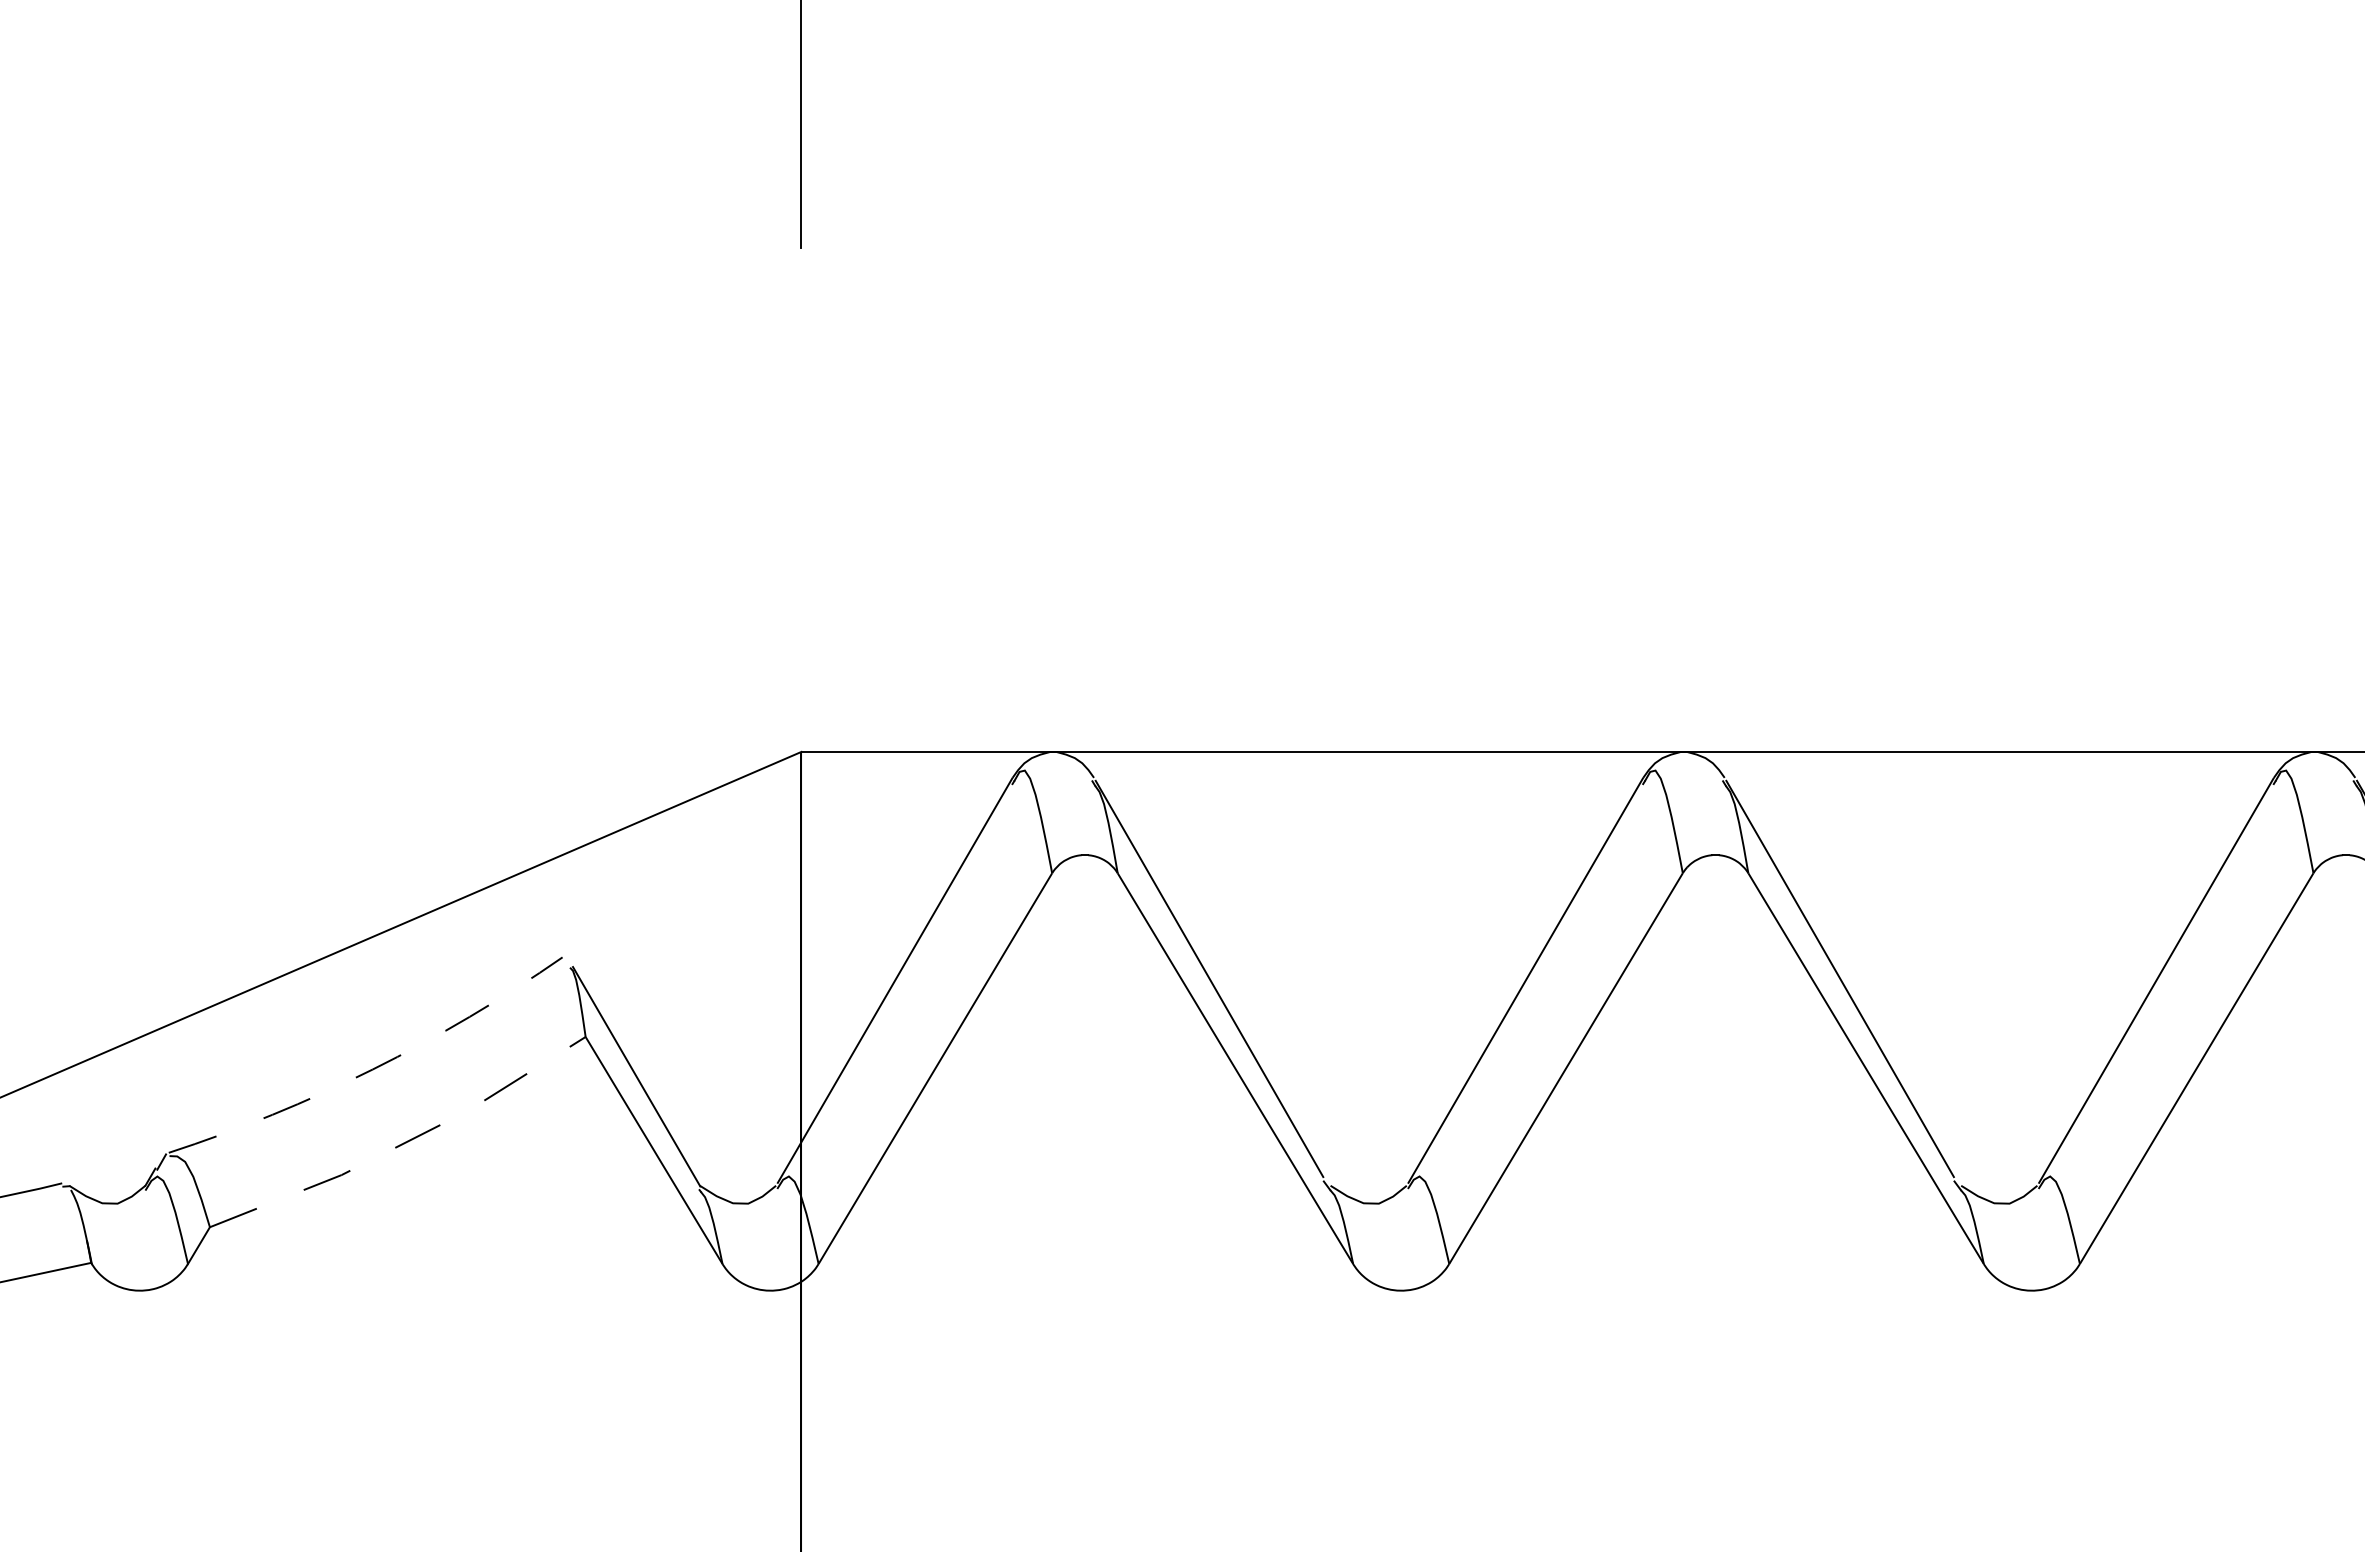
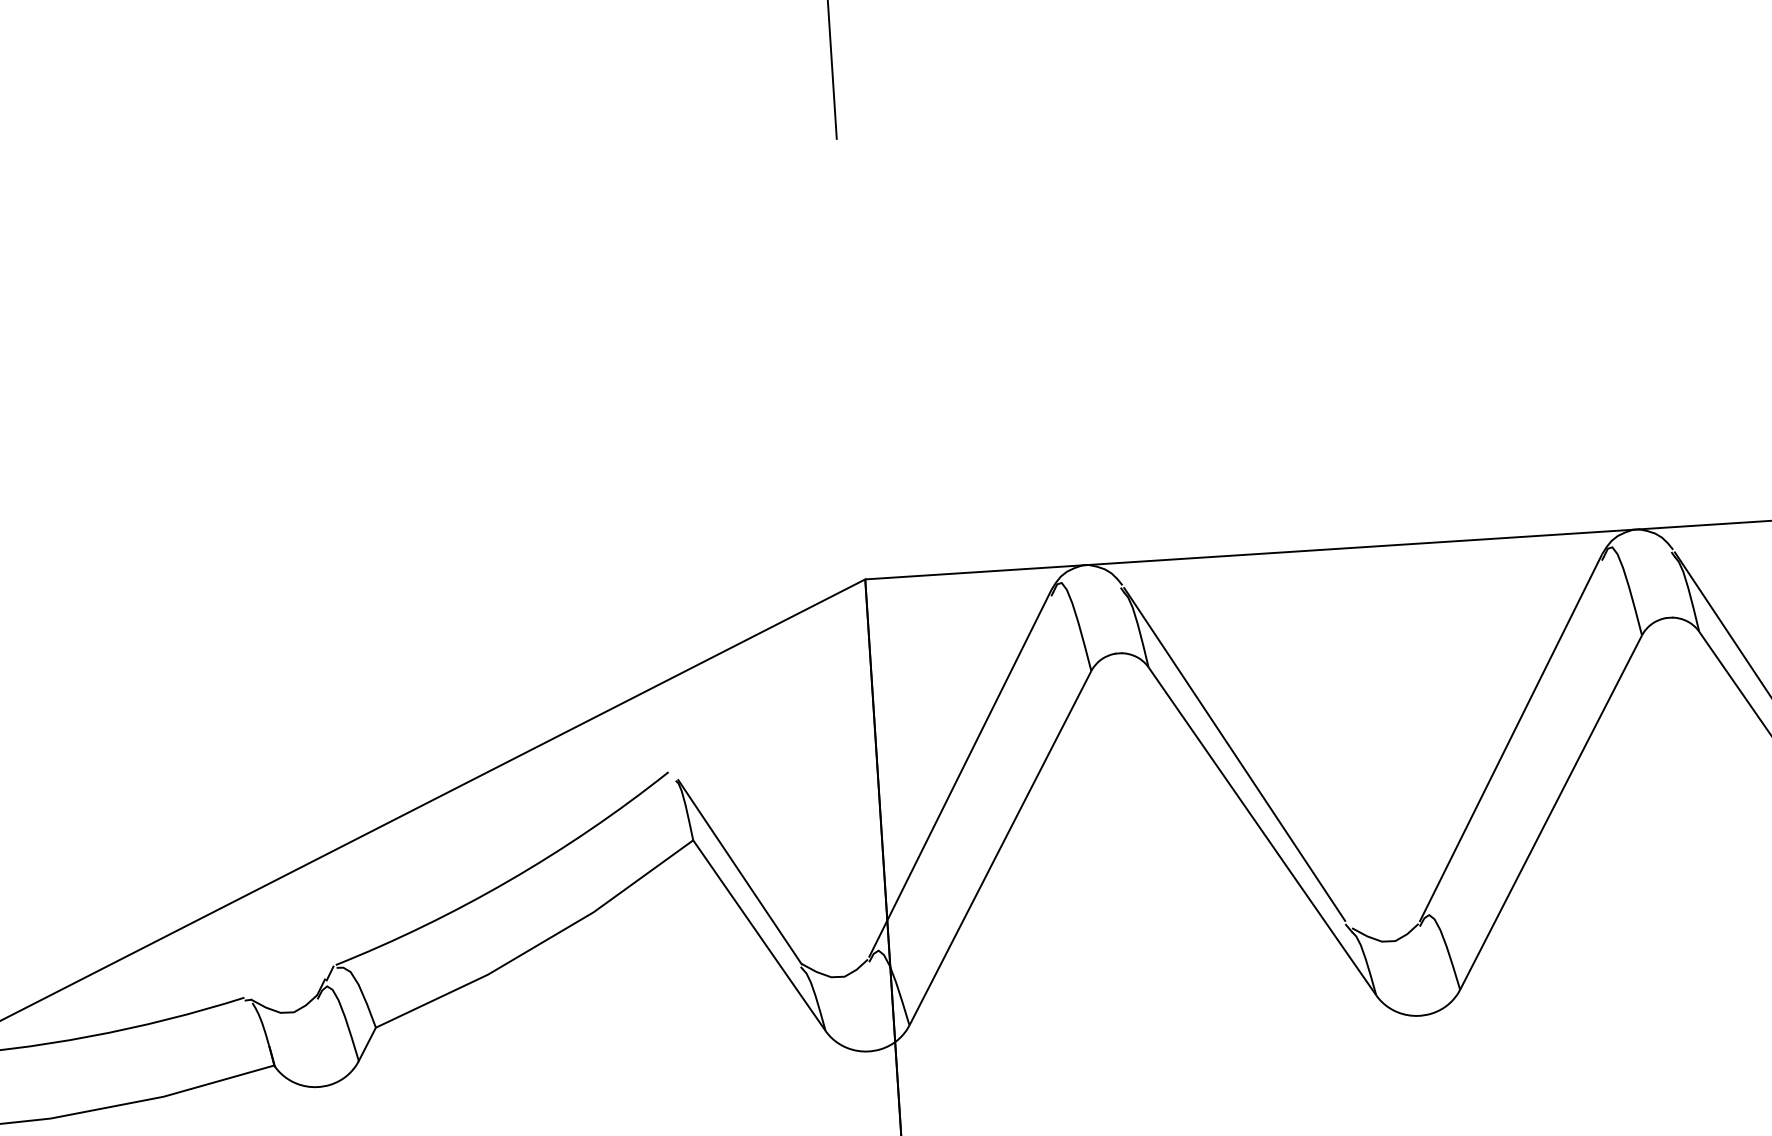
arc: (372, 1069) -> (508, 880), dashed -> solid
line: (403, 1143) -> (540, 943), dashed -> solid

